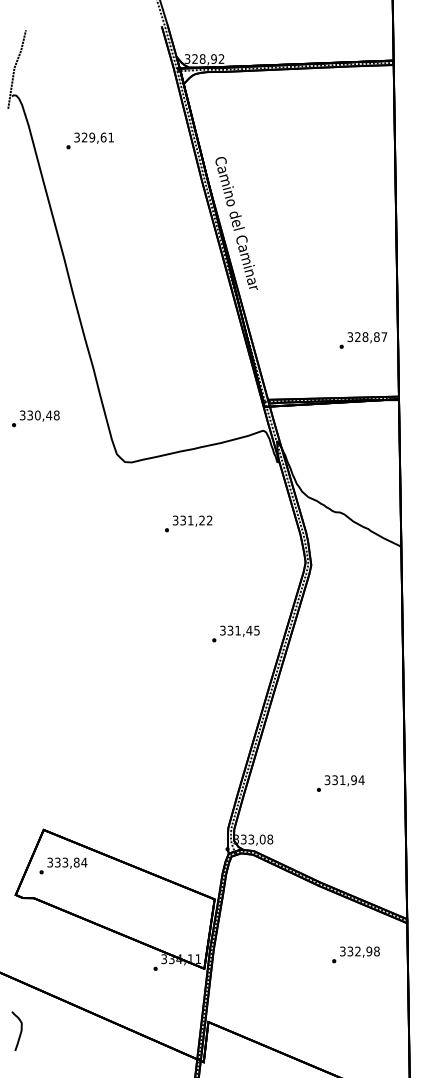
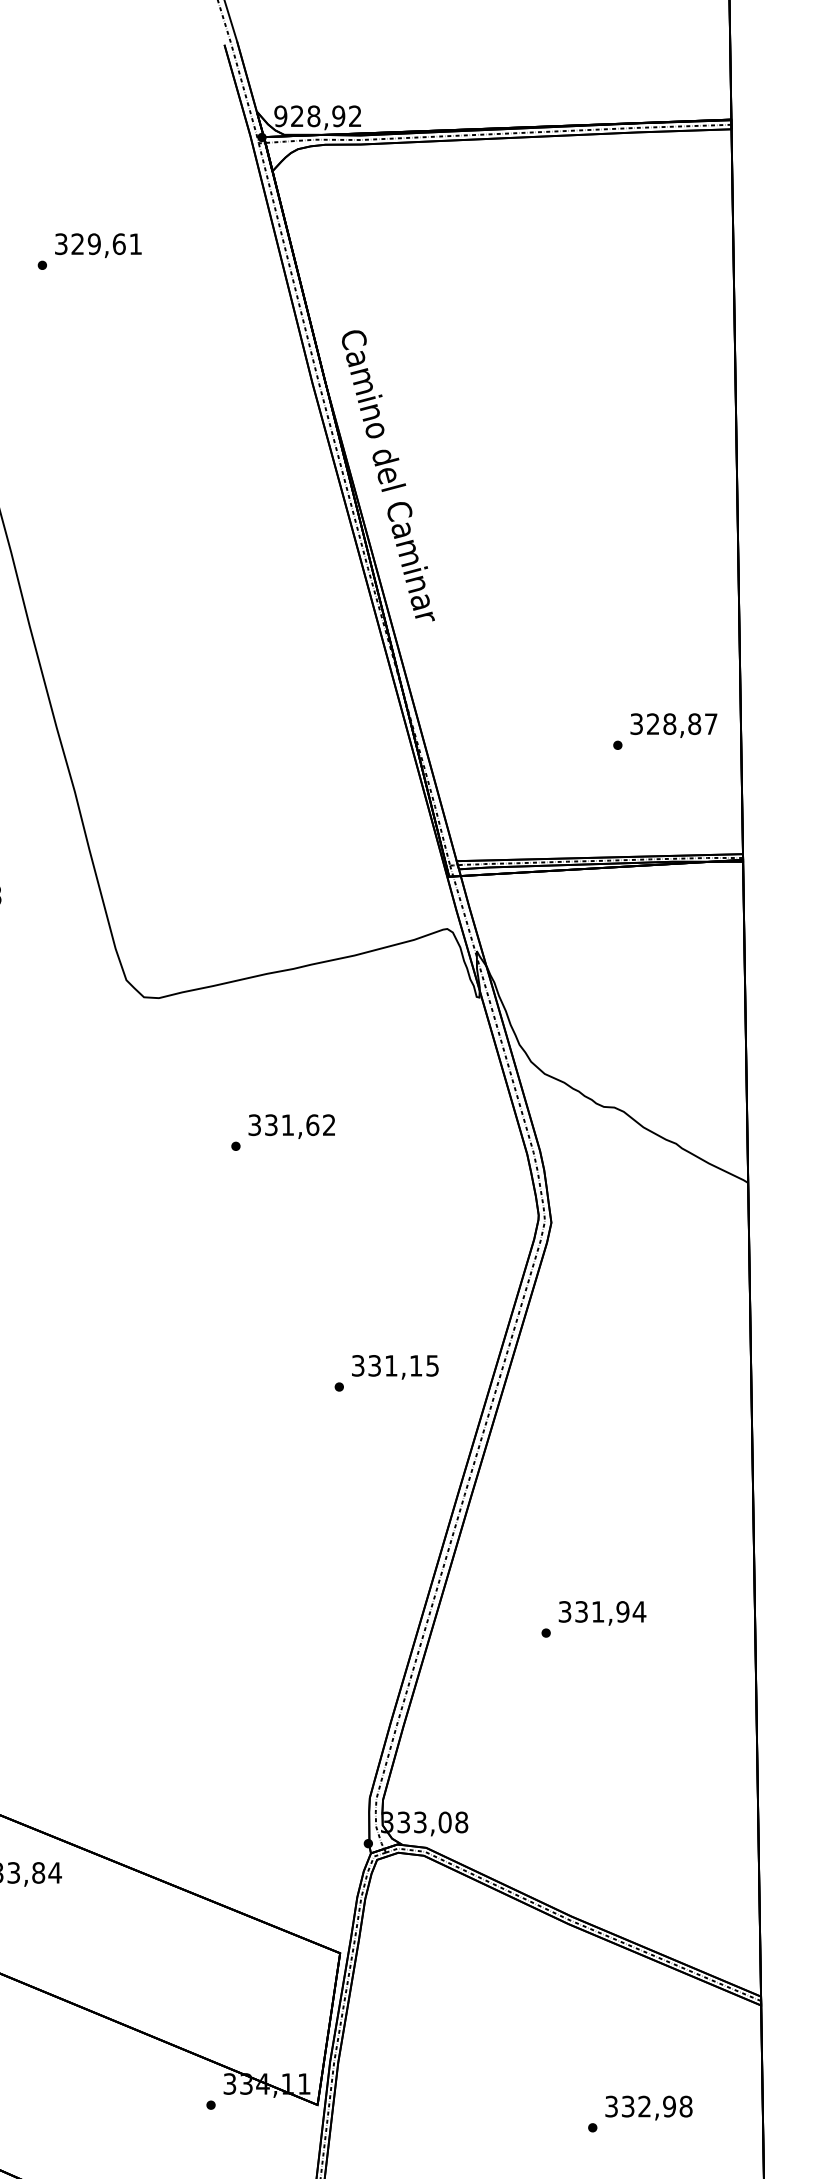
text: (187, 58) -> (280, 115), 328,92 -> 928,92
text: (89, 140) -> (88, 250), moved
text: (202, 520) -> (313, 1125), 331,22 -> 331,62
text: (249, 630) -> (416, 1365), 331,45 -> 331,15
text: (340, 783) -> (593, 1619), moved
text: (355, 954) -> (639, 2113), moved

